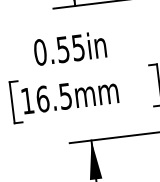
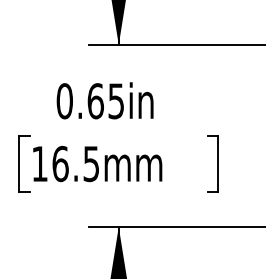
text: (63, 49) -> (95, 101), 0.55in -> 0.65in

